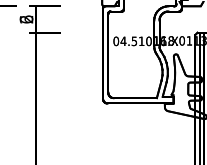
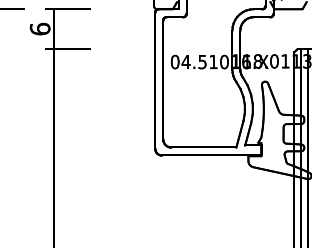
text: (26, 19) -> (40, 29), 2 -> 6

